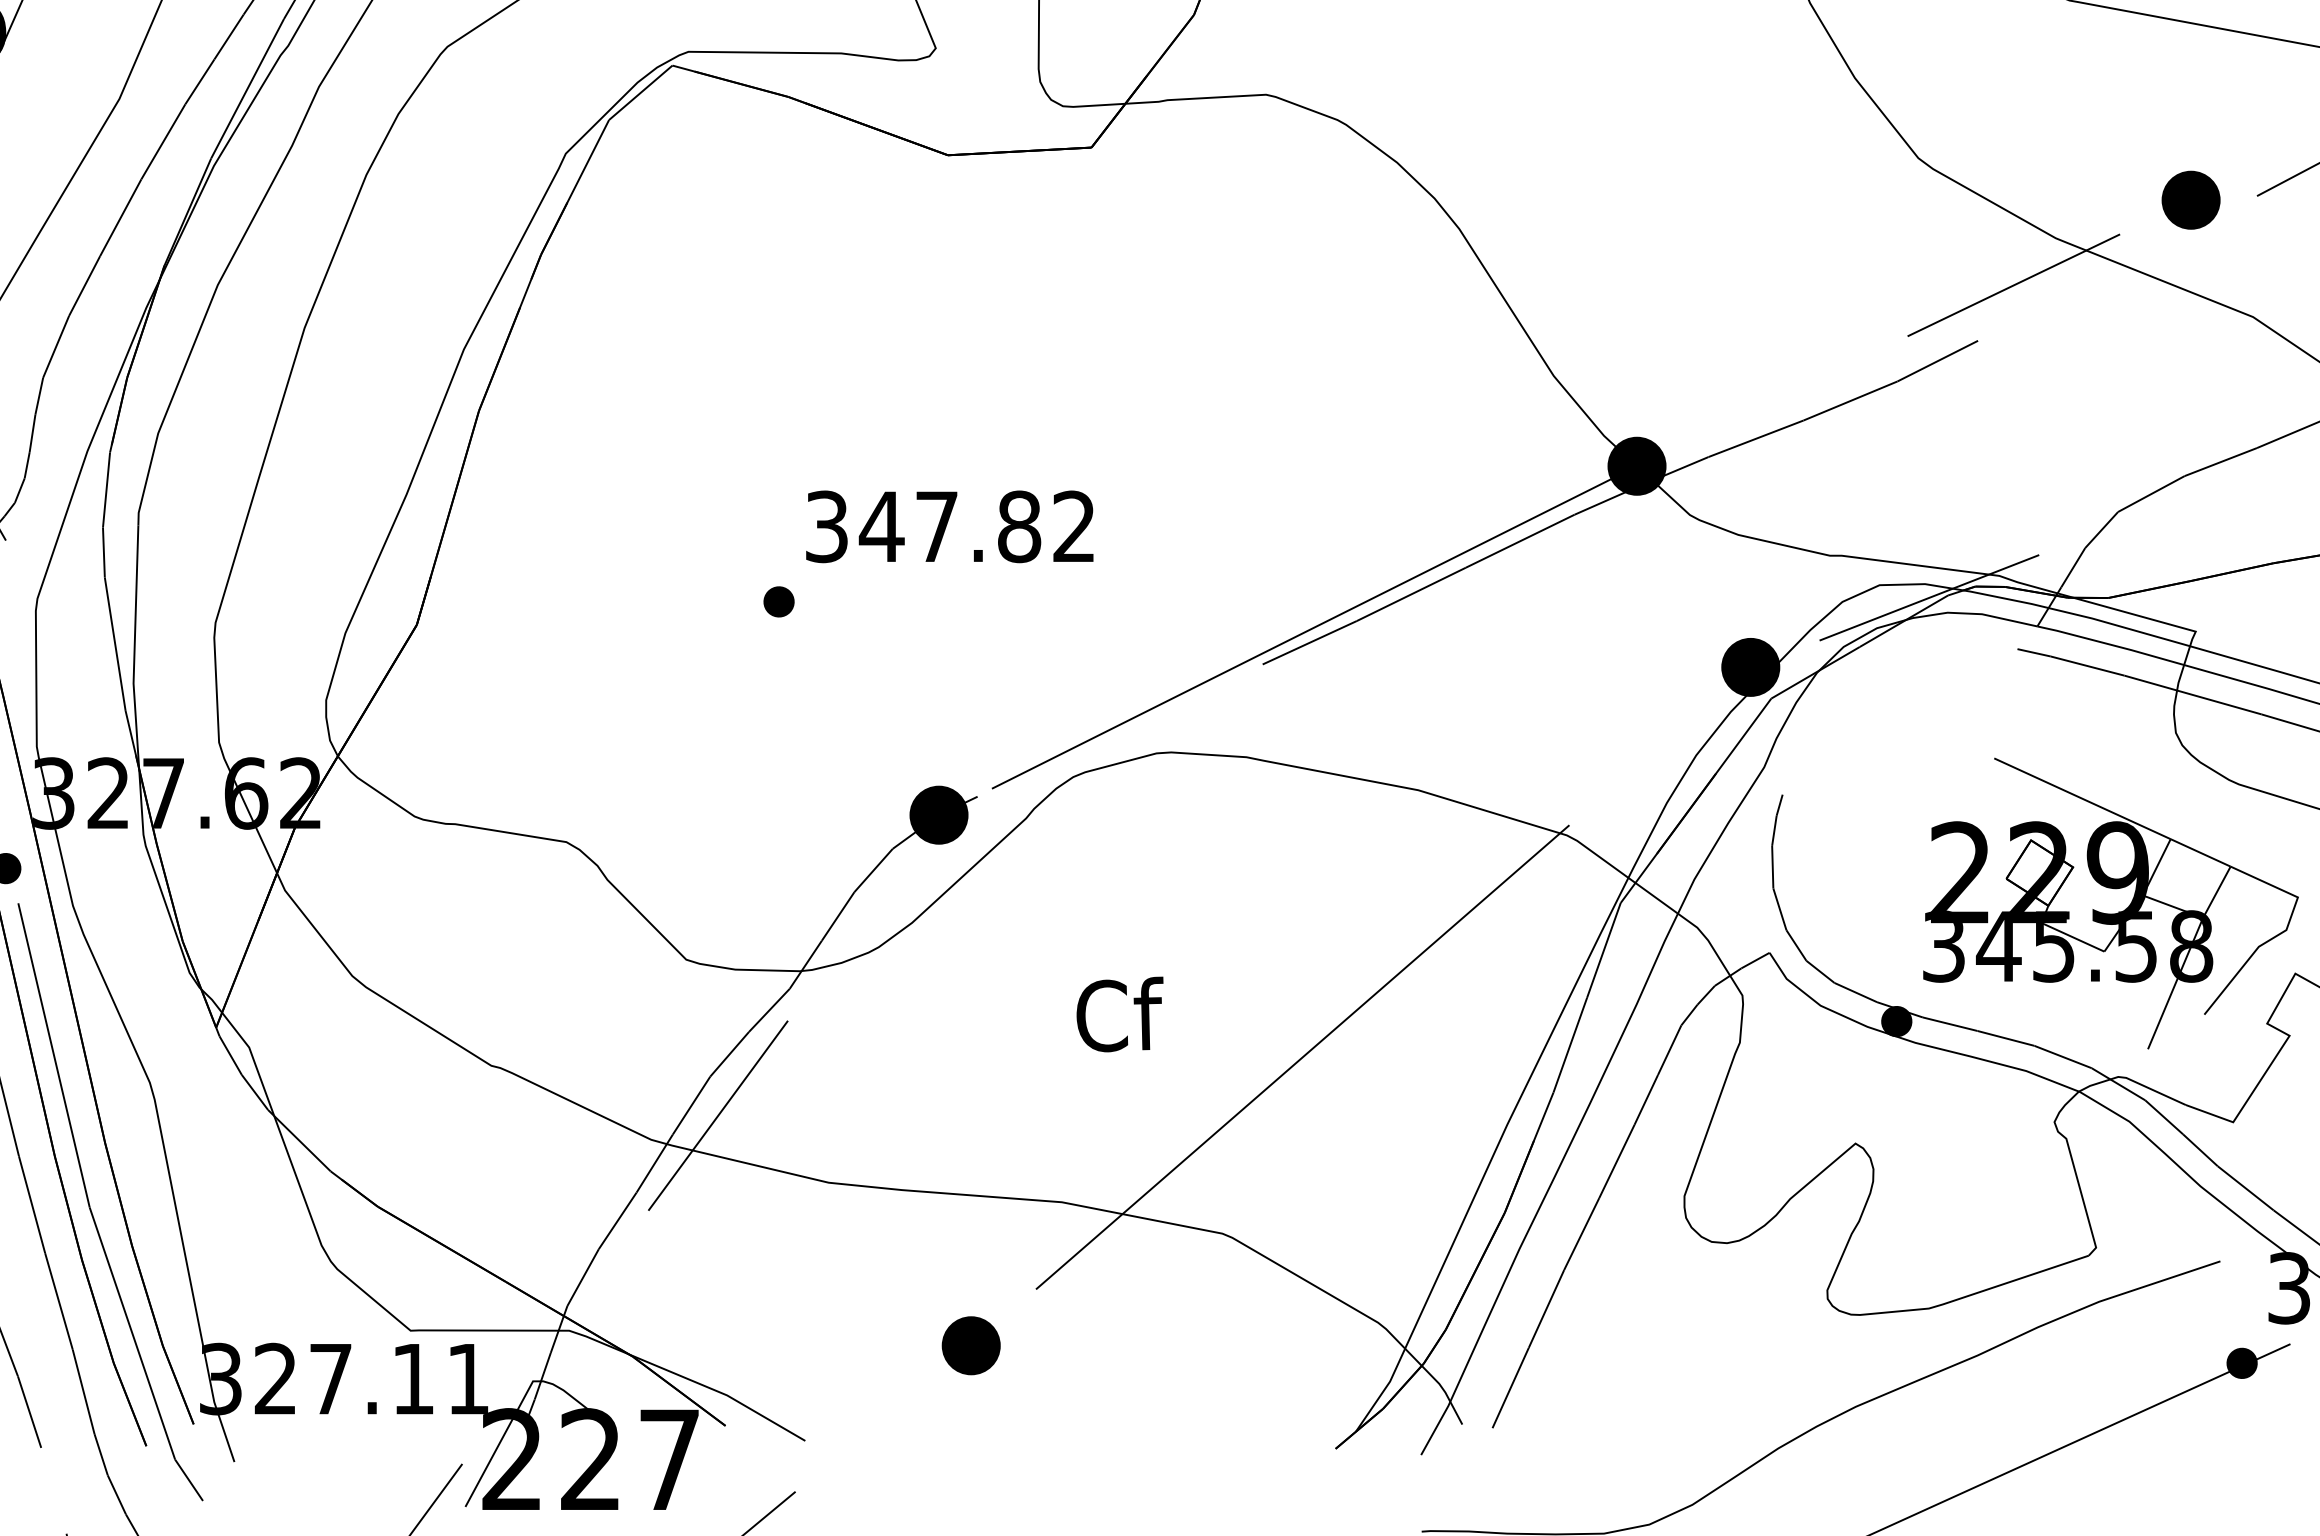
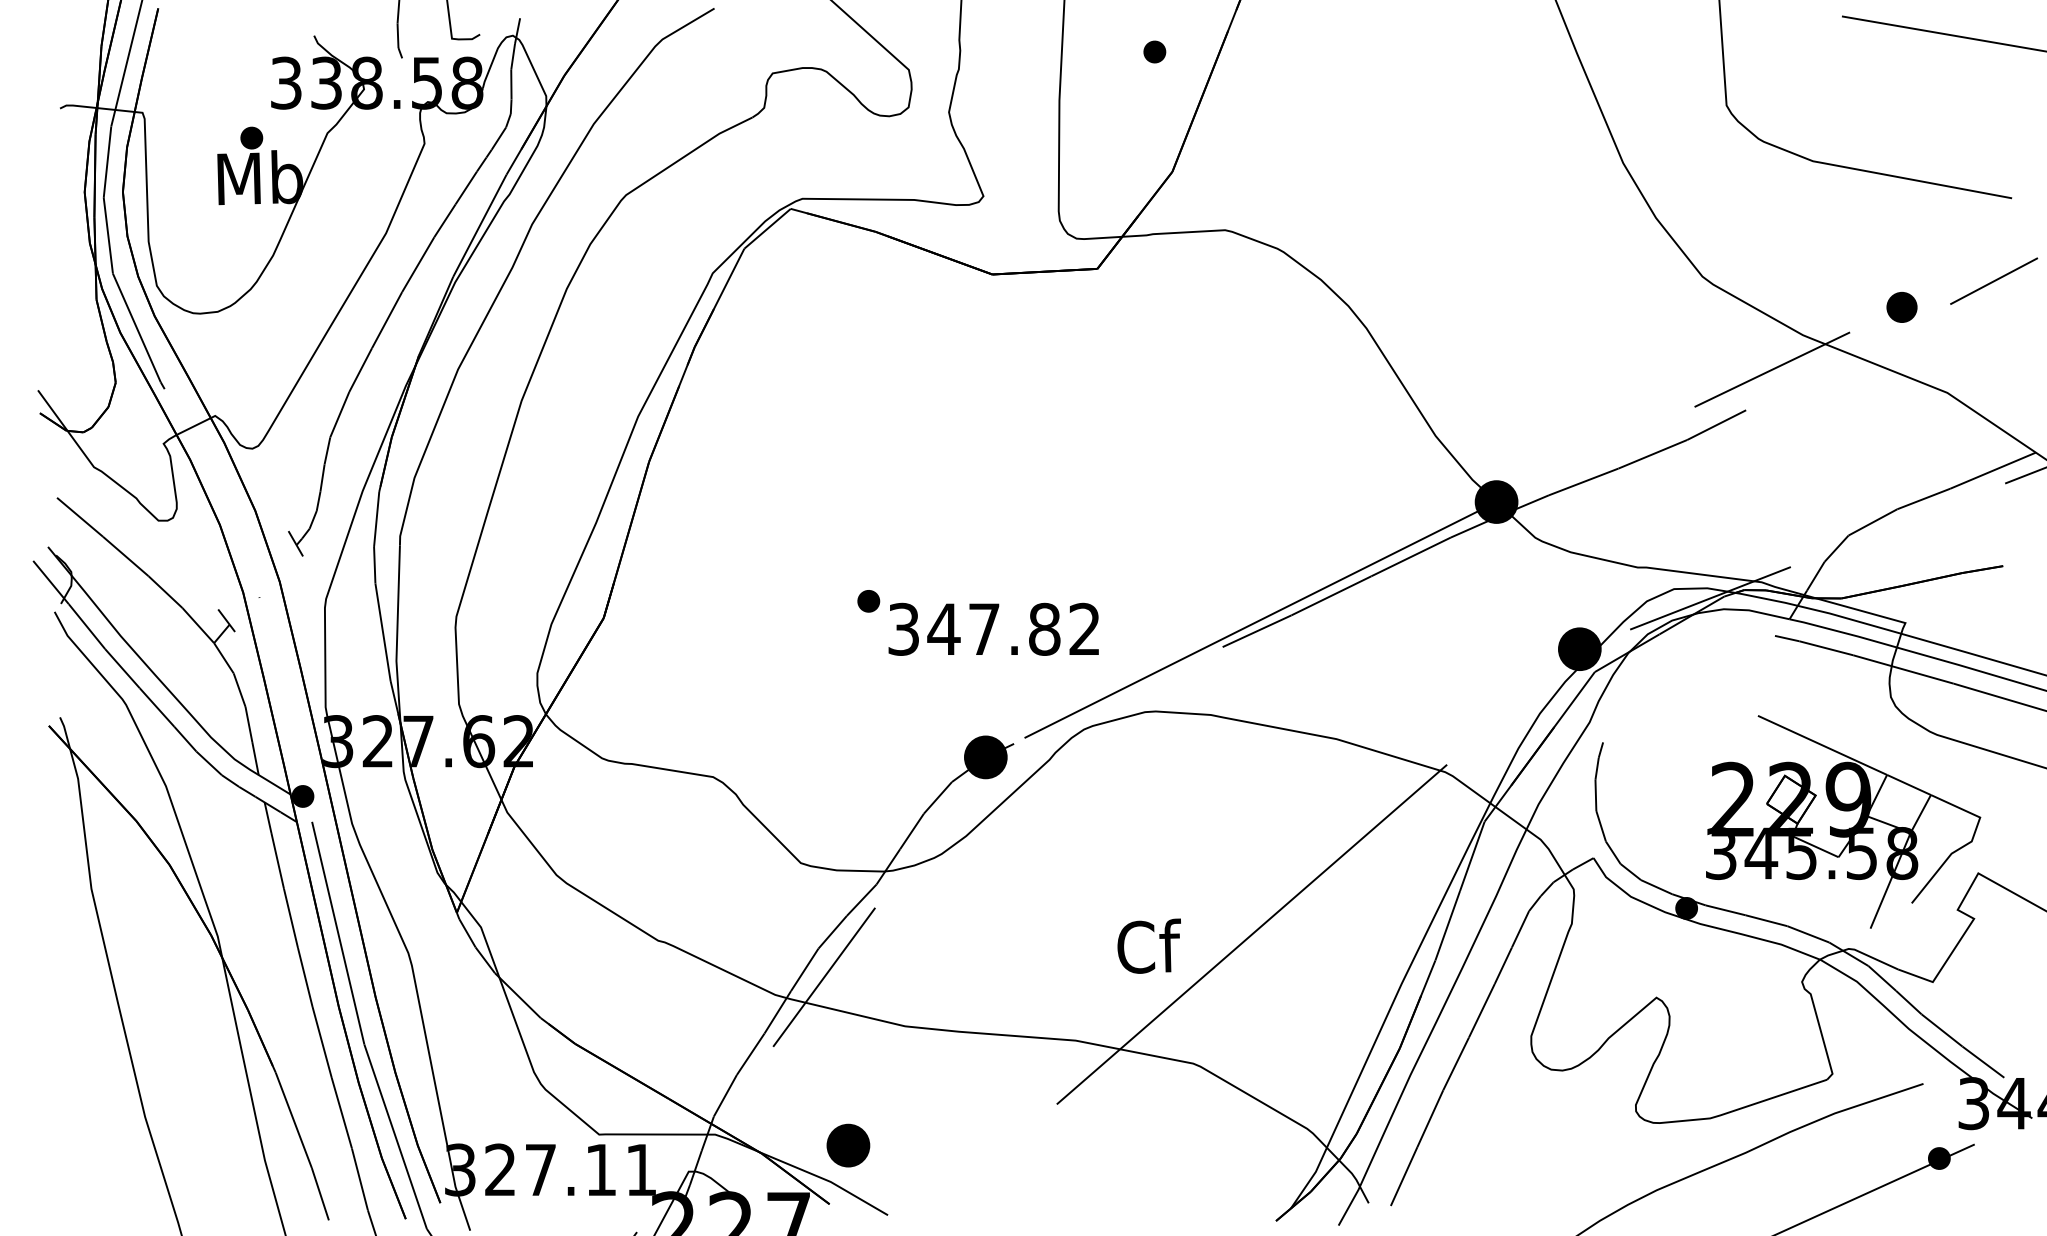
part: (2190, 200) -> (1901, 307), size x0.7
text: (949, 525) -> (993, 628), moved
text: (1118, 1013) -> (1148, 945), moved
part: (971, 1345) -> (848, 1145), moved

